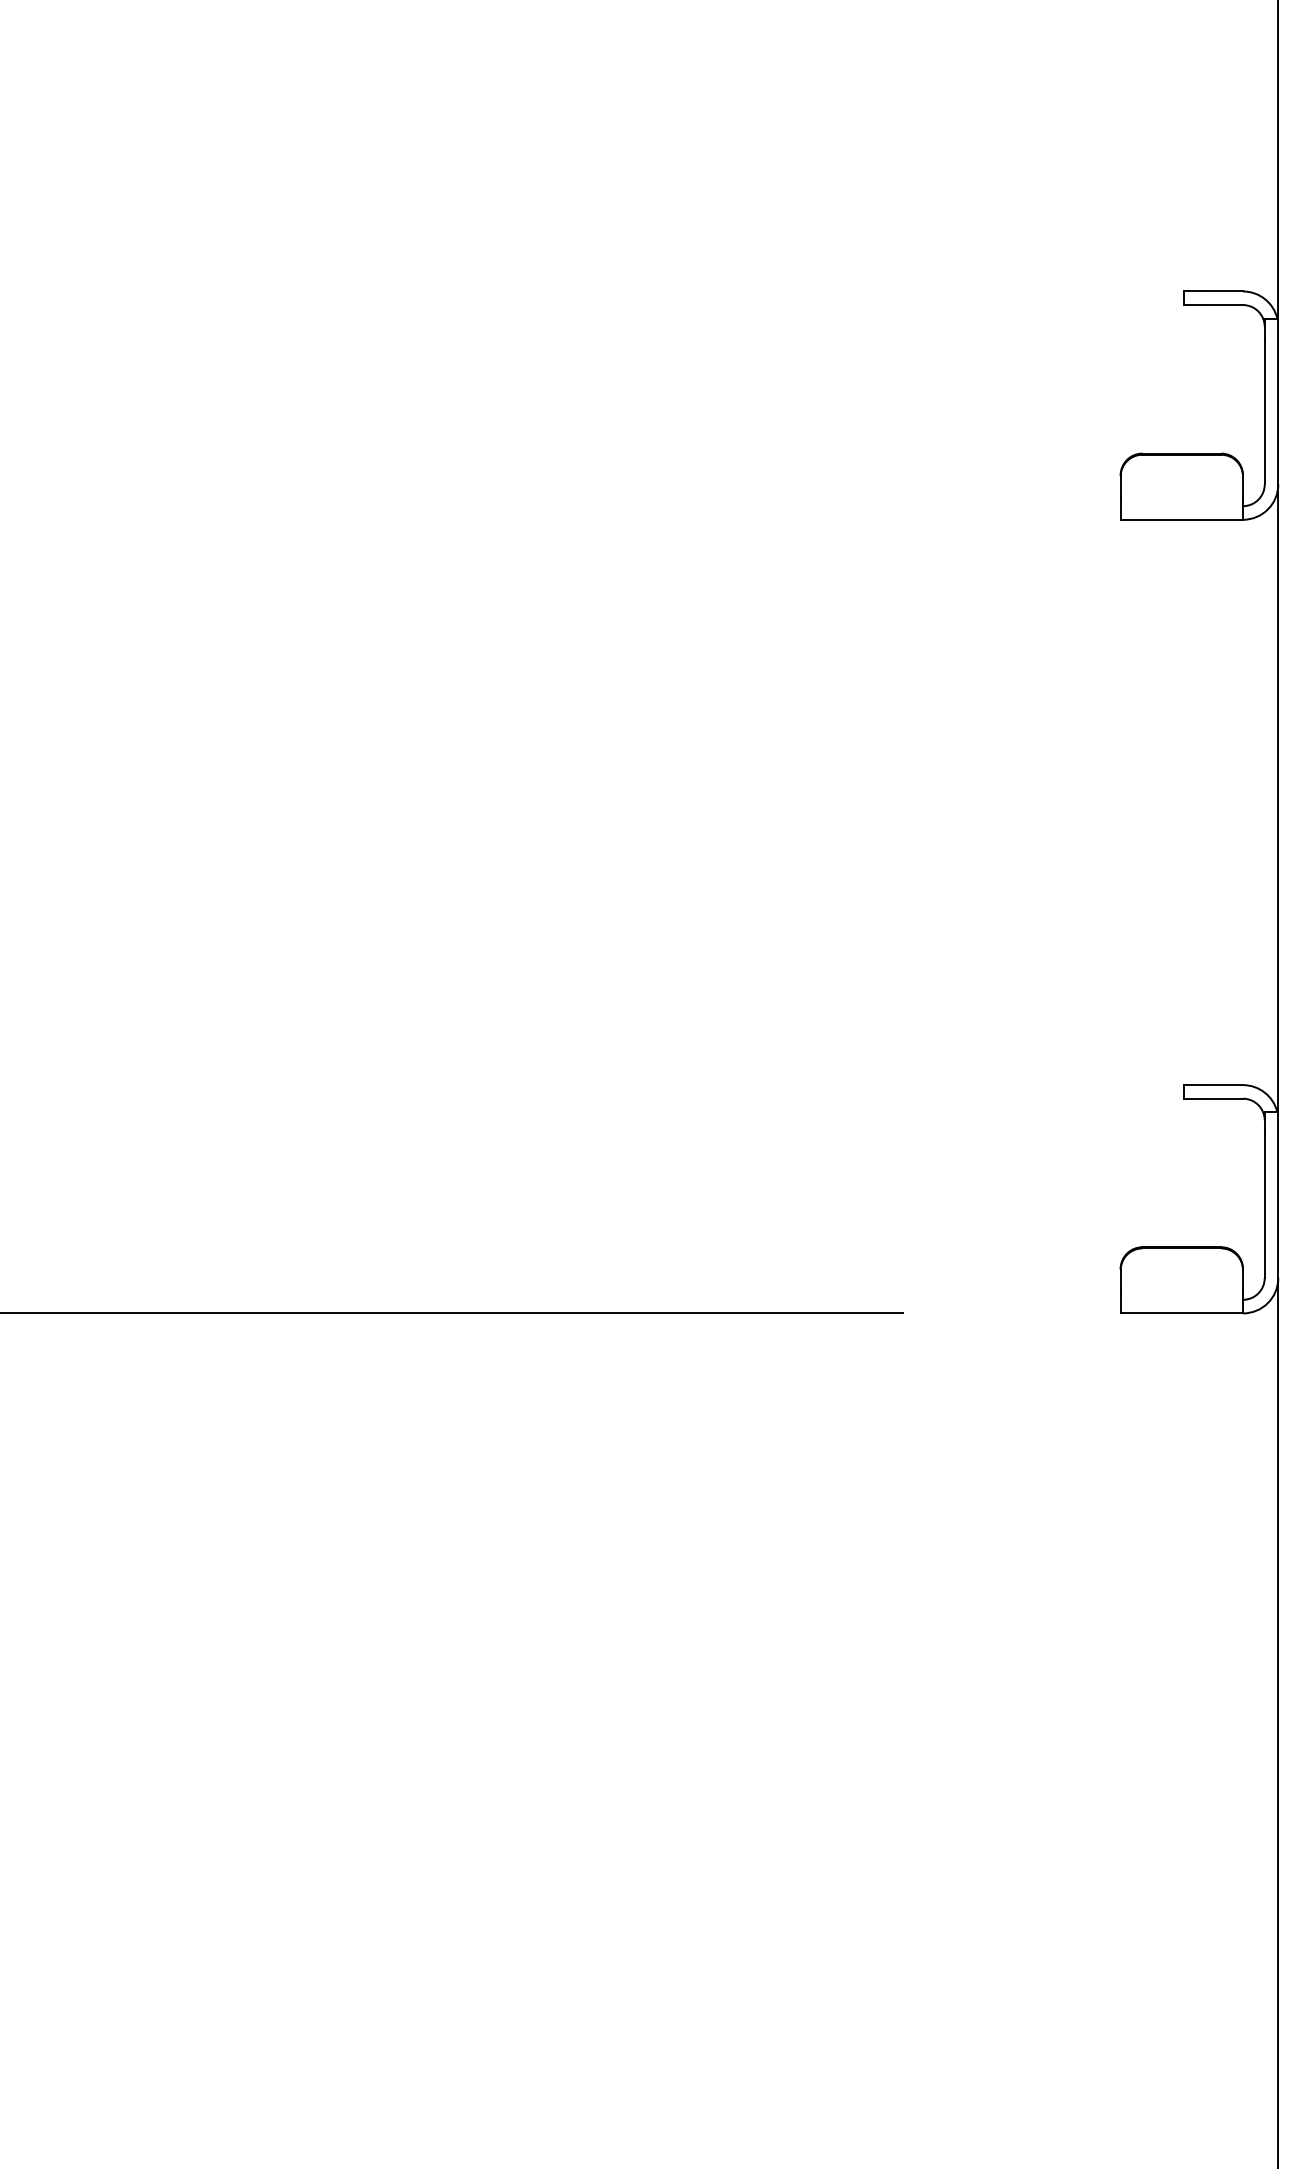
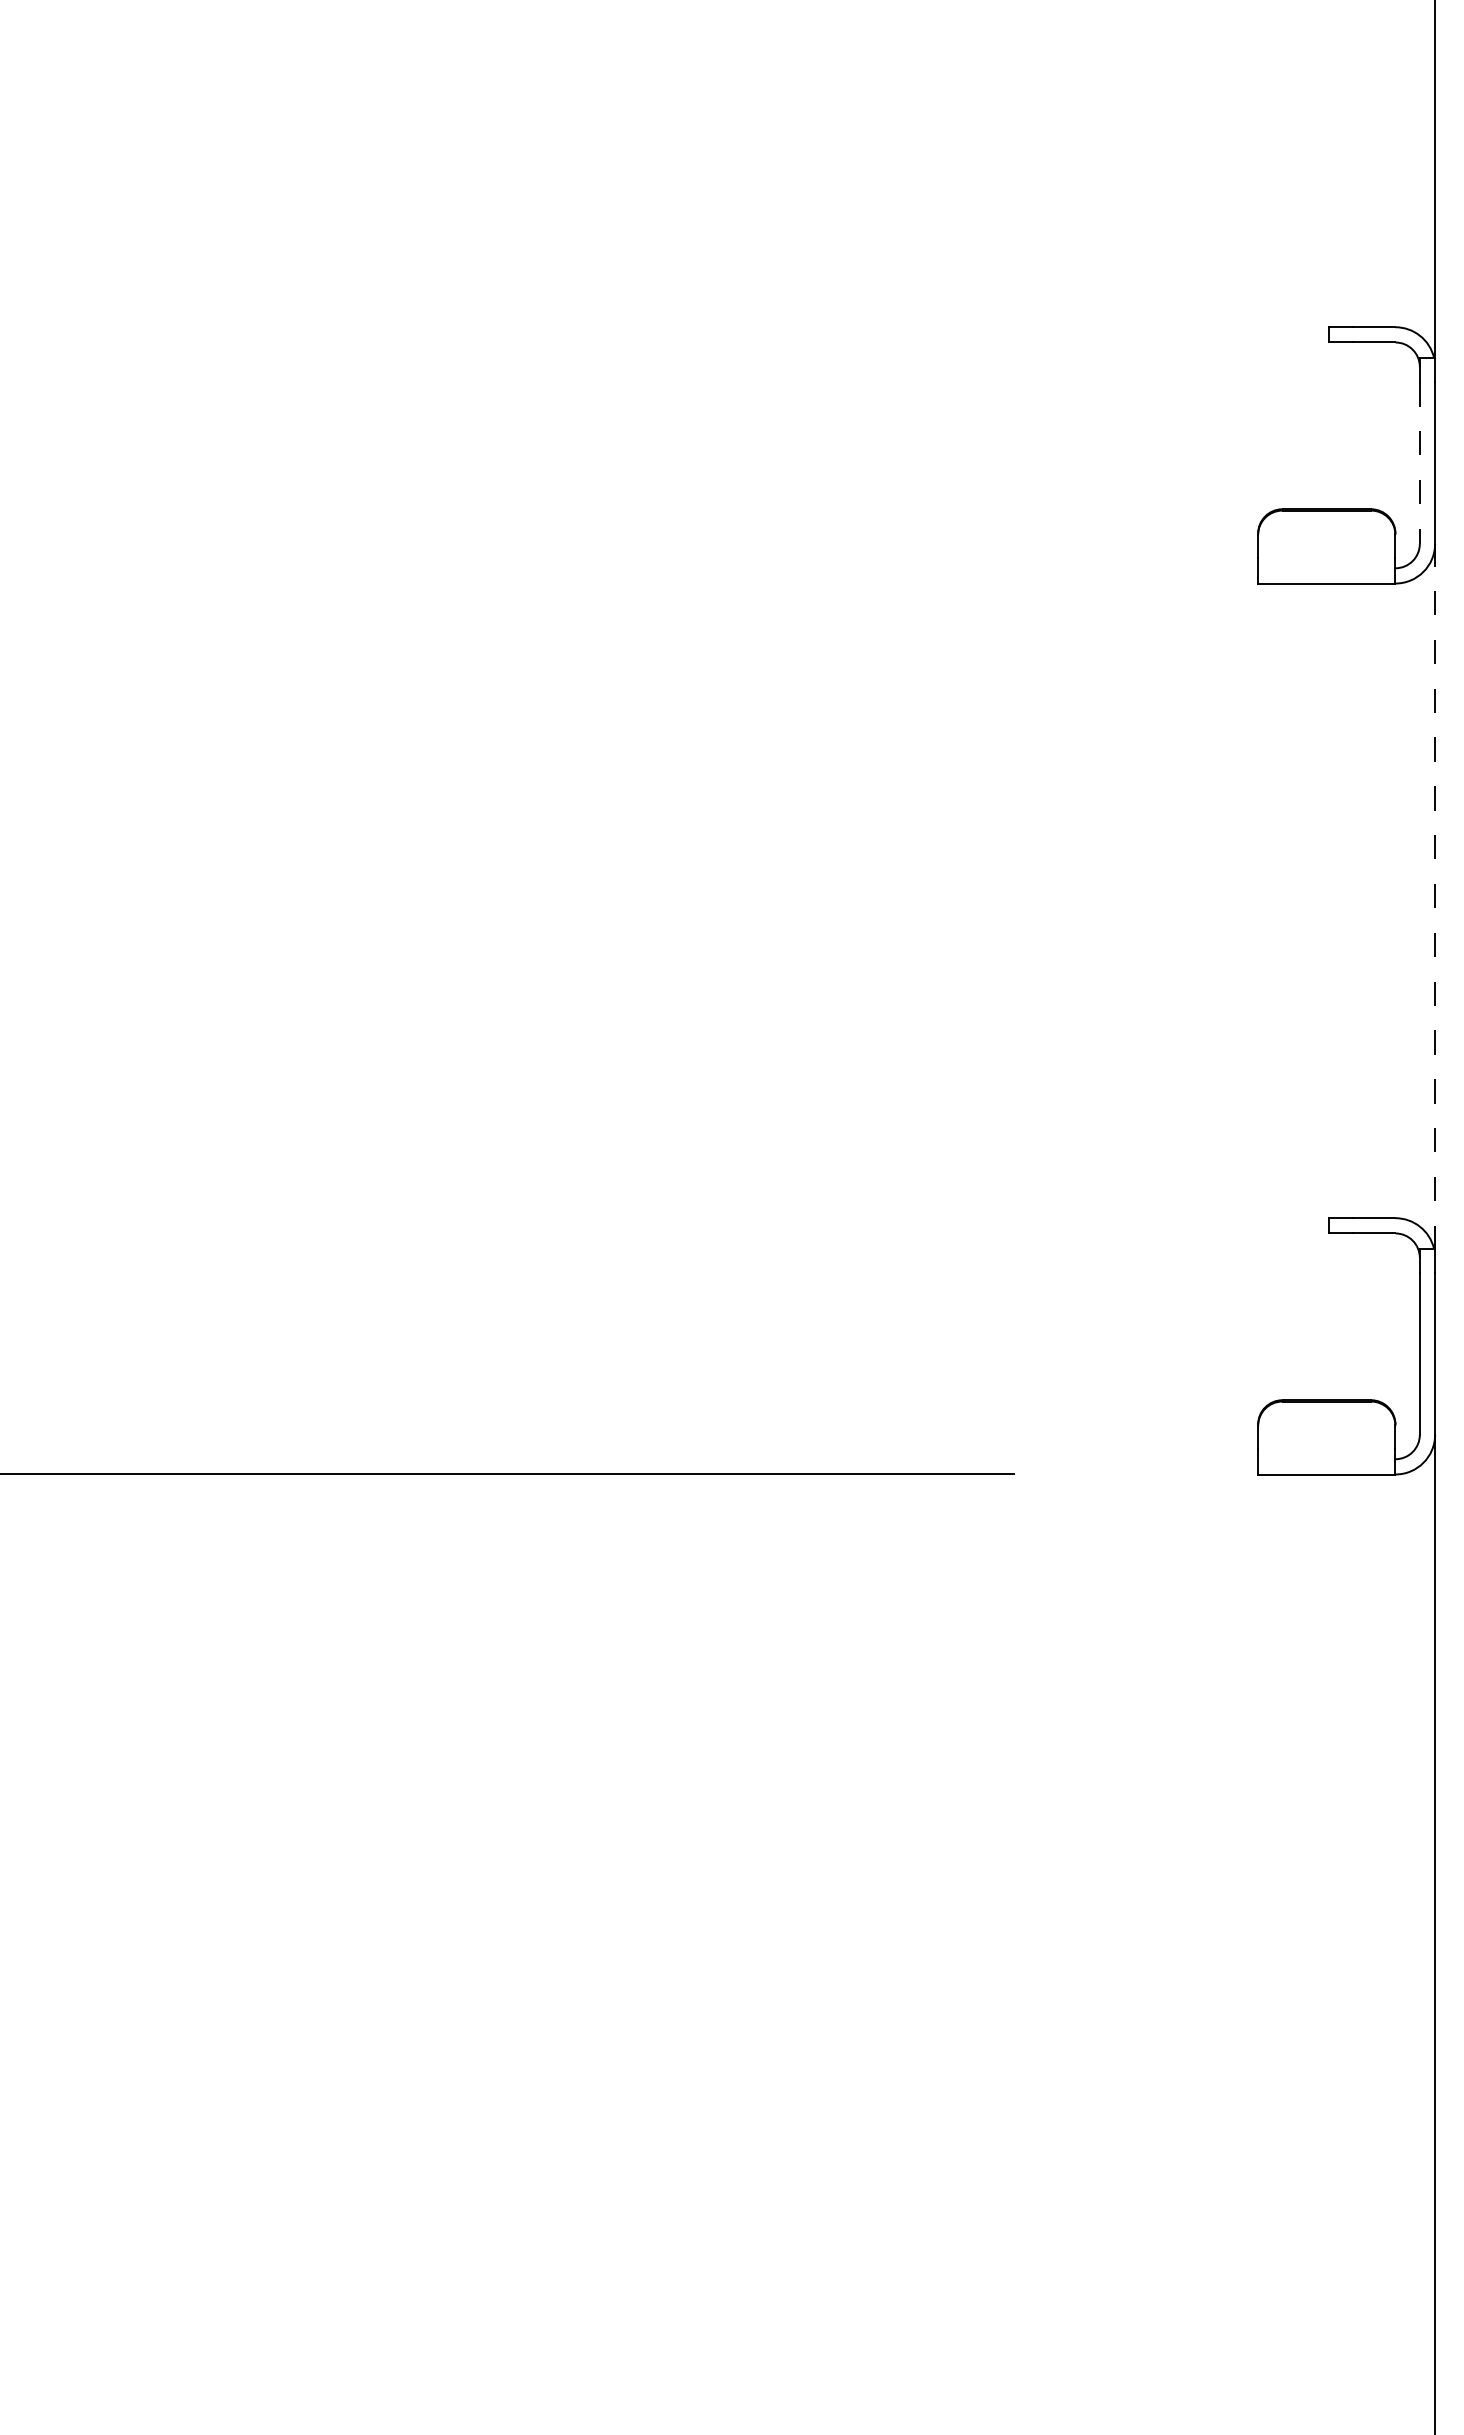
line: (1264, 412) -> (1419, 463), solid -> dashed
line: (1278, 798) -> (1435, 896), solid -> dashed

